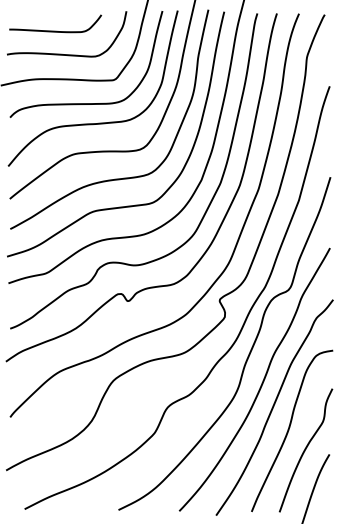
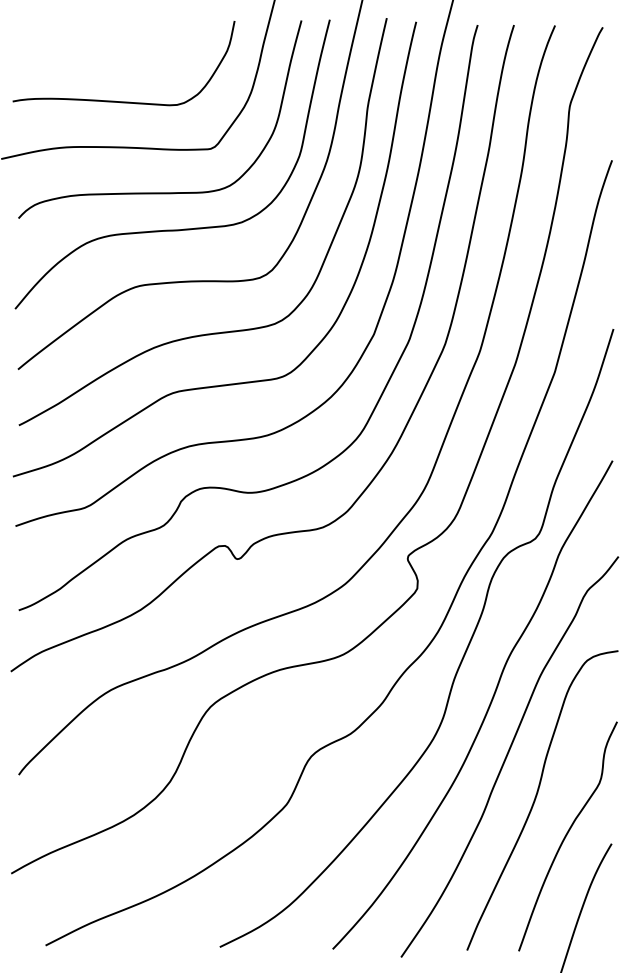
curve: (55, 30) -> (102, 56), removed

